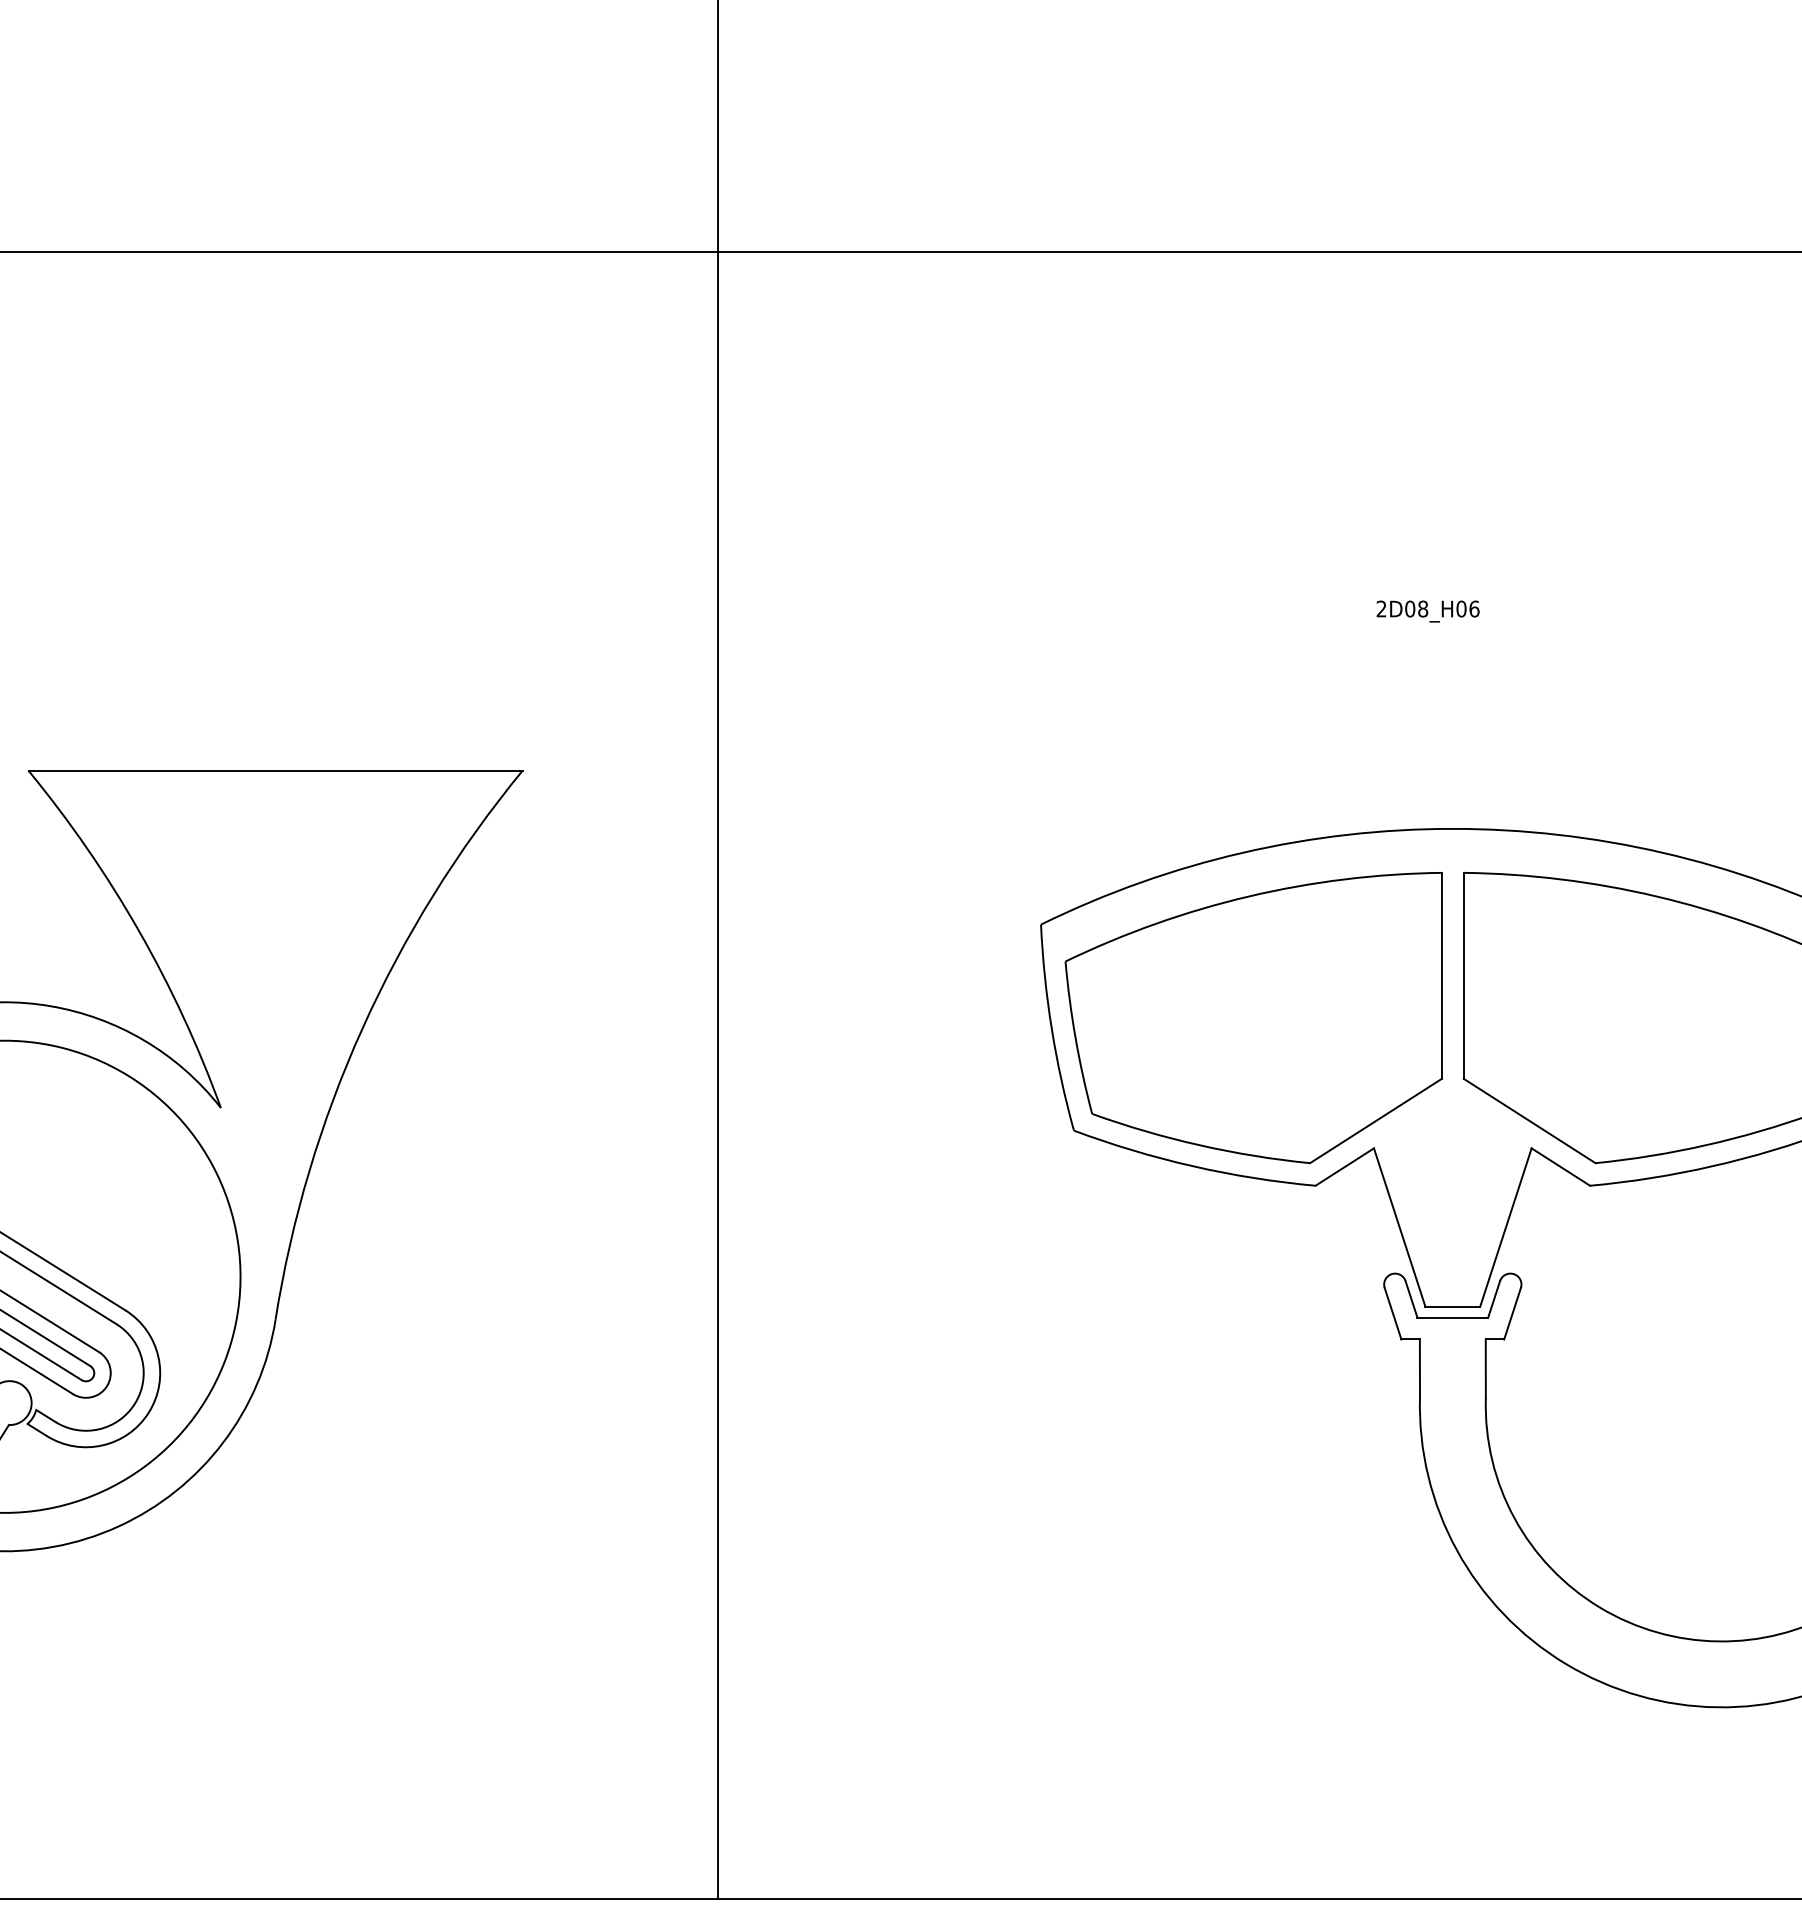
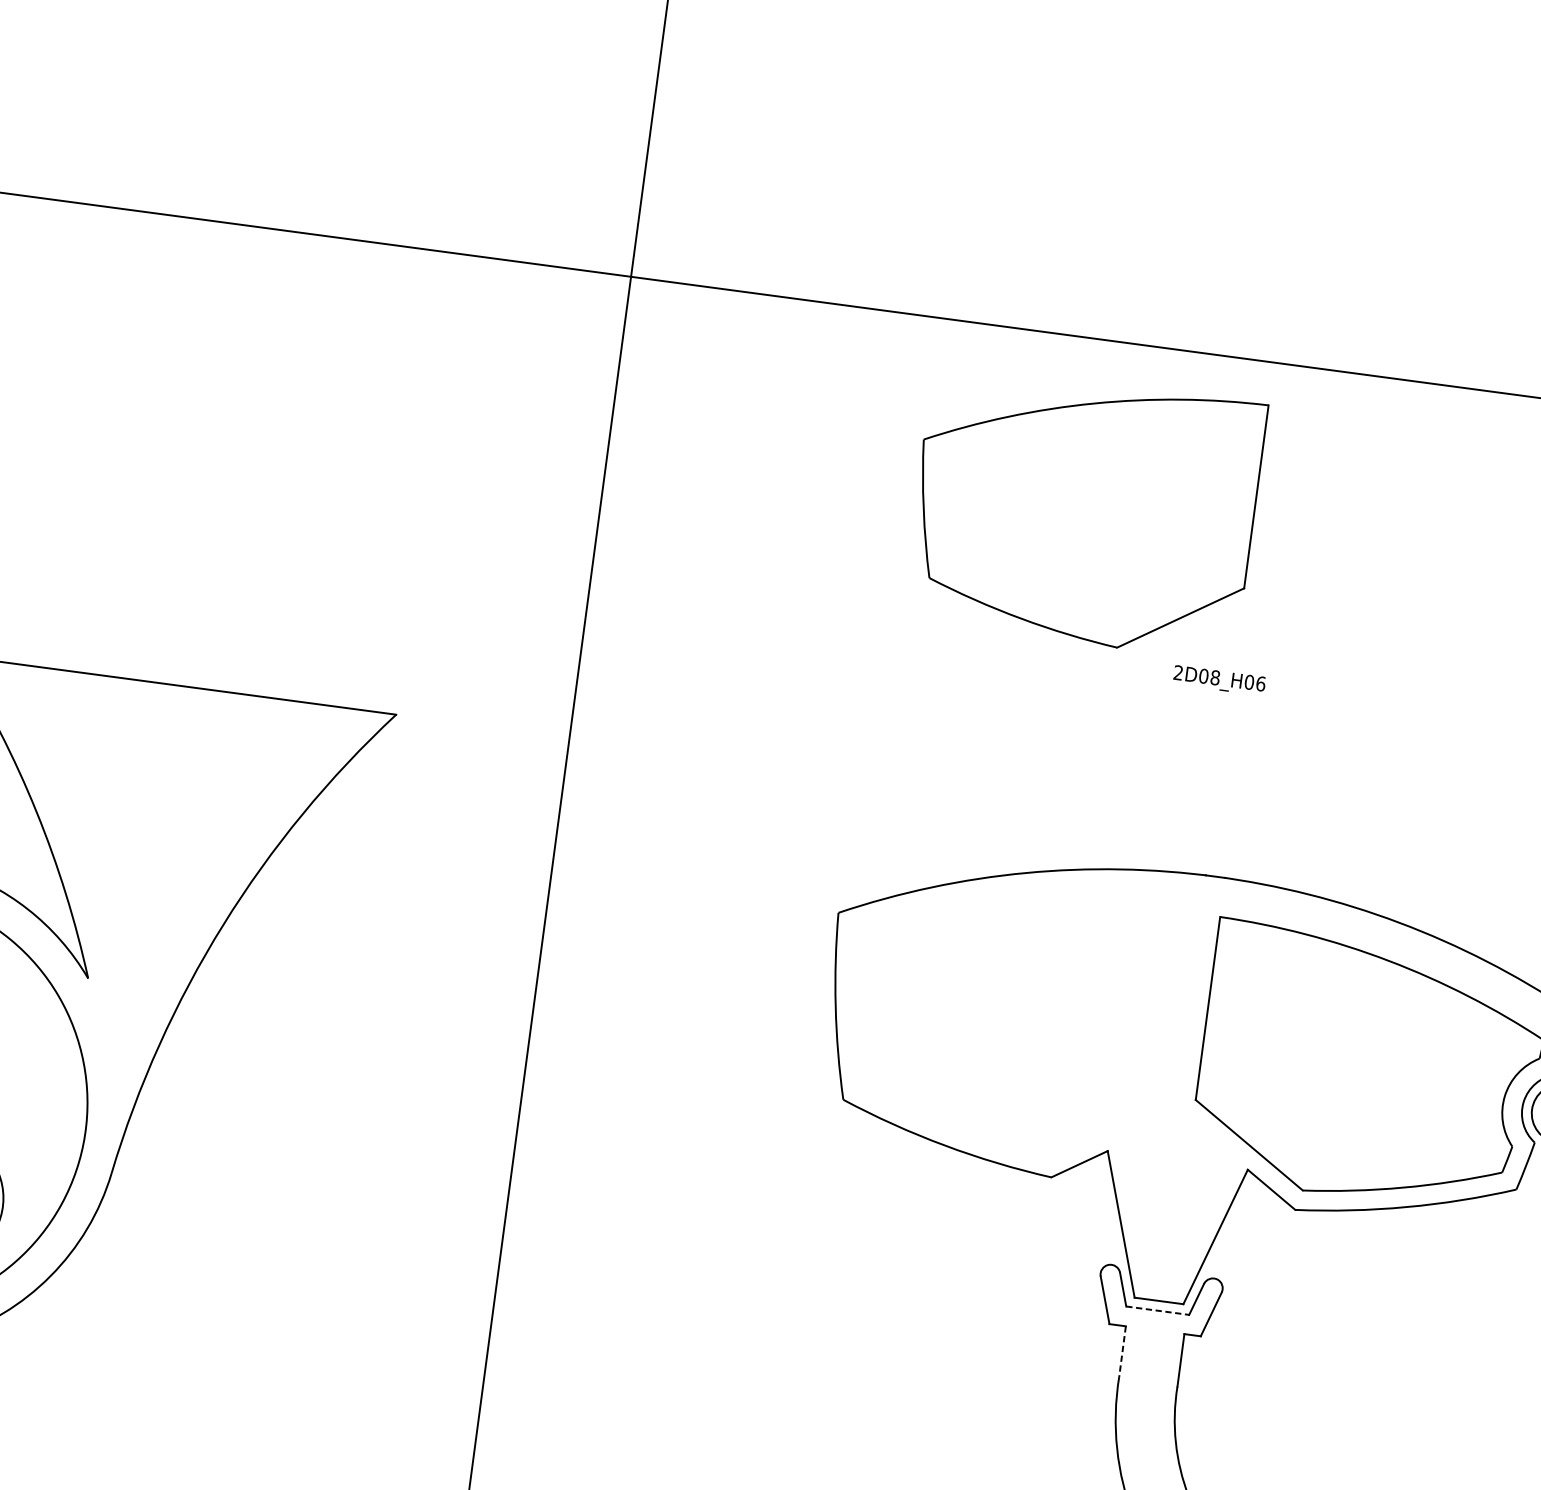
part: (1253, 1018) -> (1084, 512), moved
line: (1453, 1317) -> (1158, 1310), solid -> dashed
line: (1419, 1368) -> (1122, 1352), solid -> dashed

